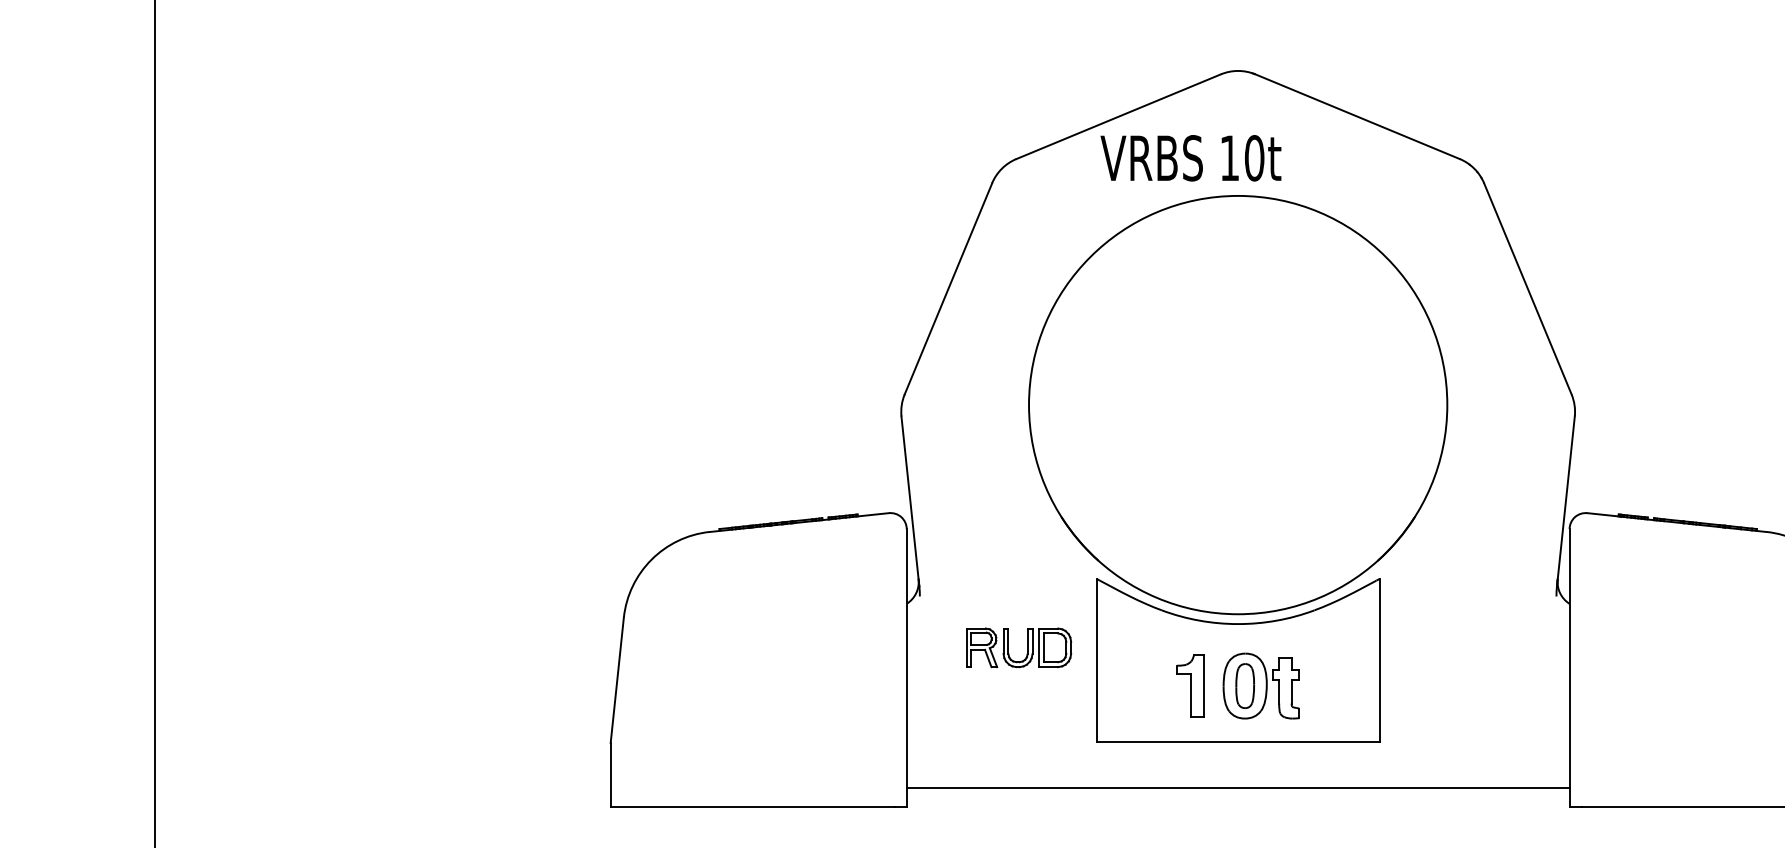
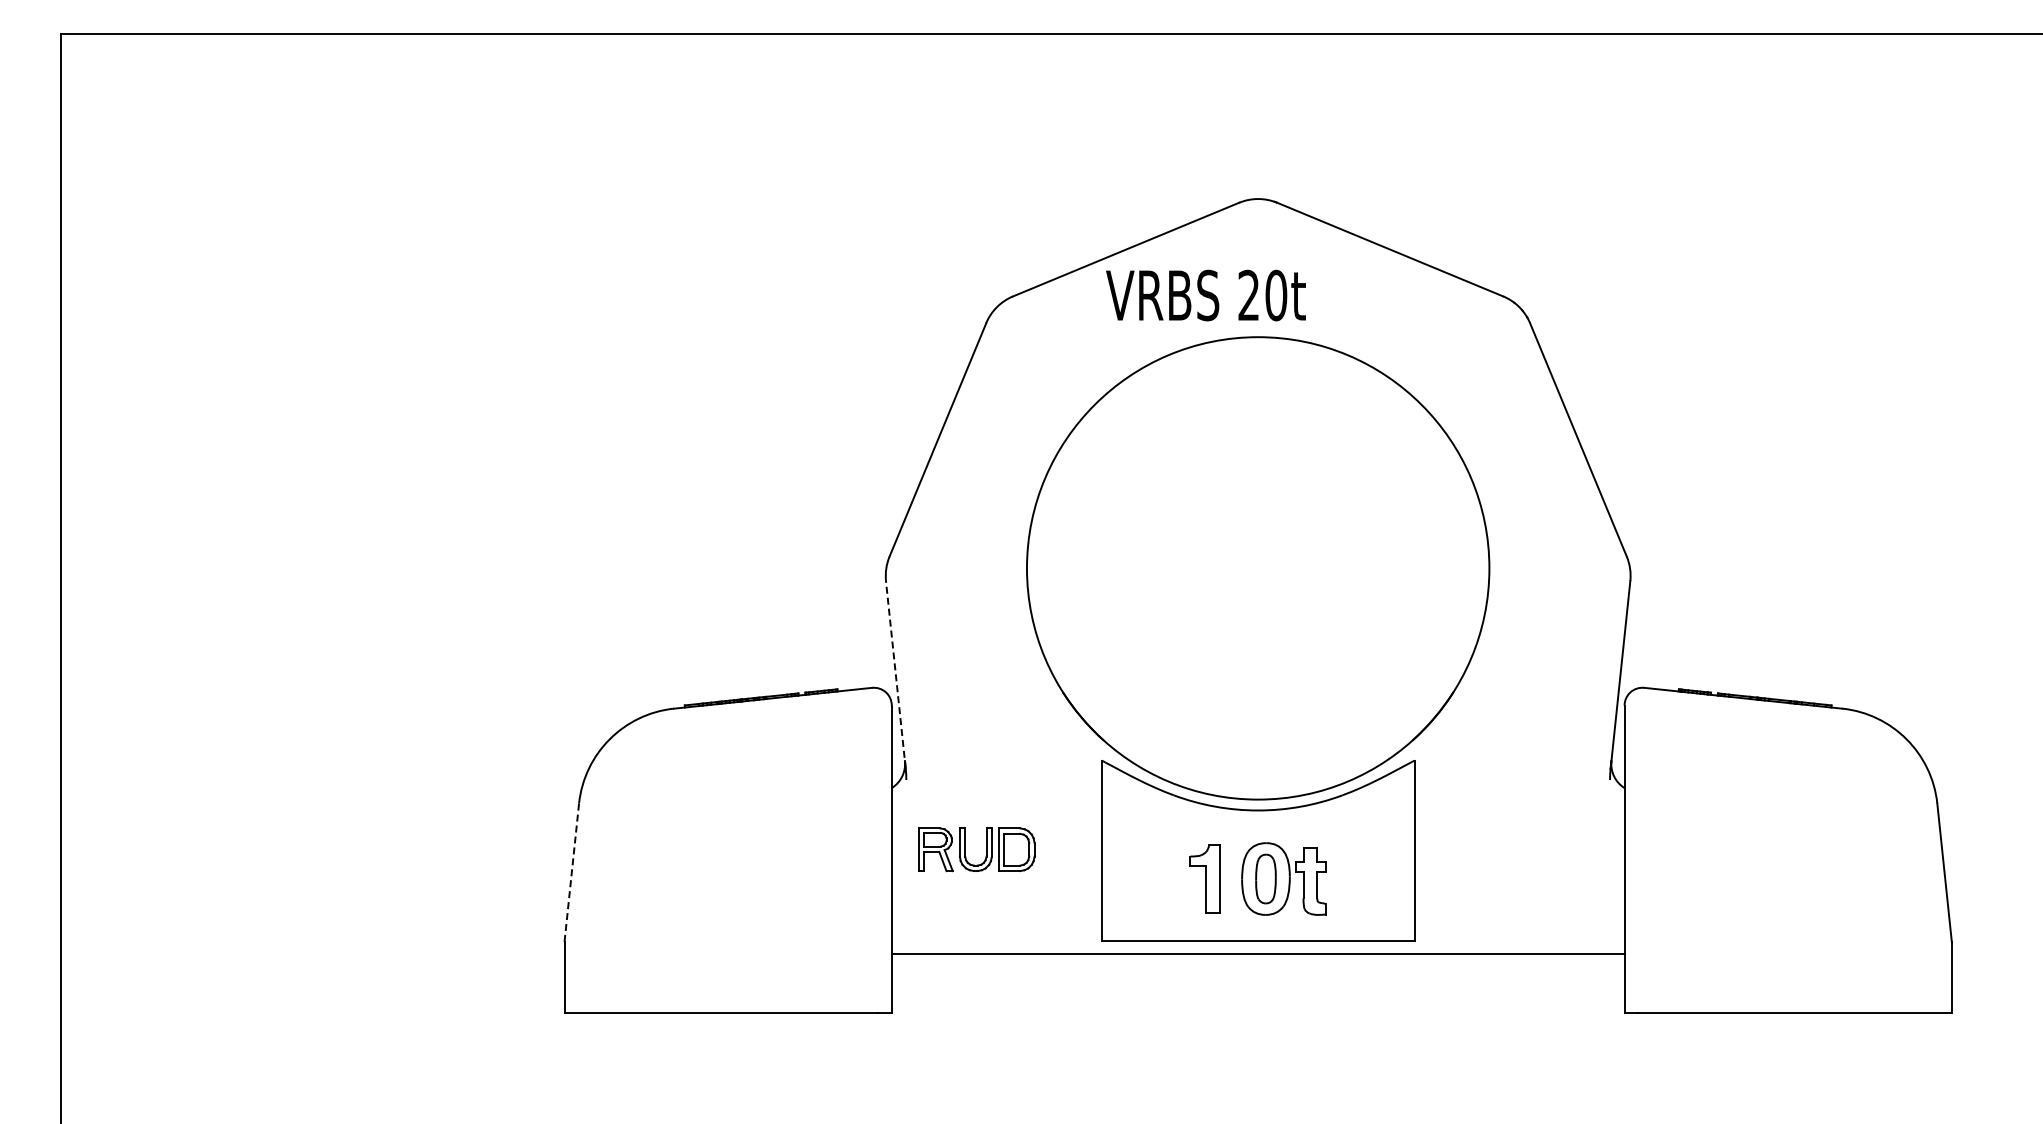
text: (1229, 157) -> (1248, 294), 10t -> 20t
line: (910, 501) -> (895, 674), solid -> dashed
part: (1027, 647) -> (986, 849), moved
line: (616, 680) -> (571, 872), solid -> dashed
line: (1237, 787) -> (1257, 953), moved

